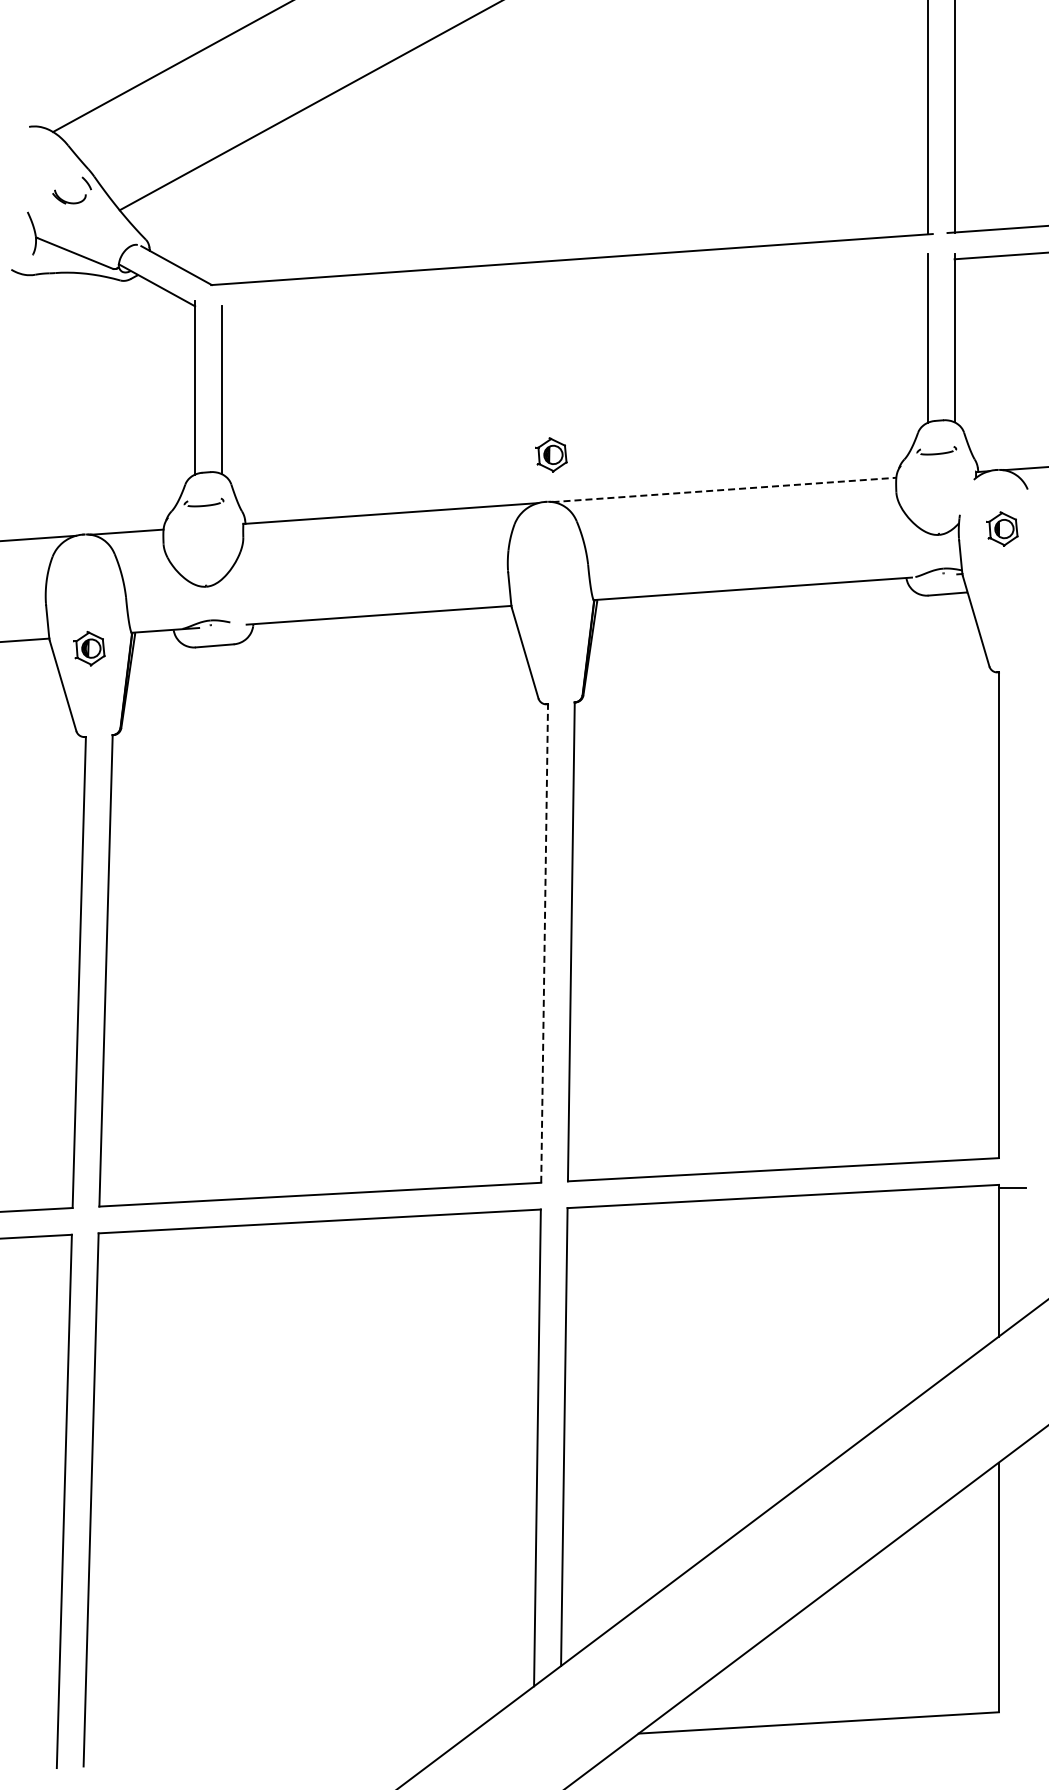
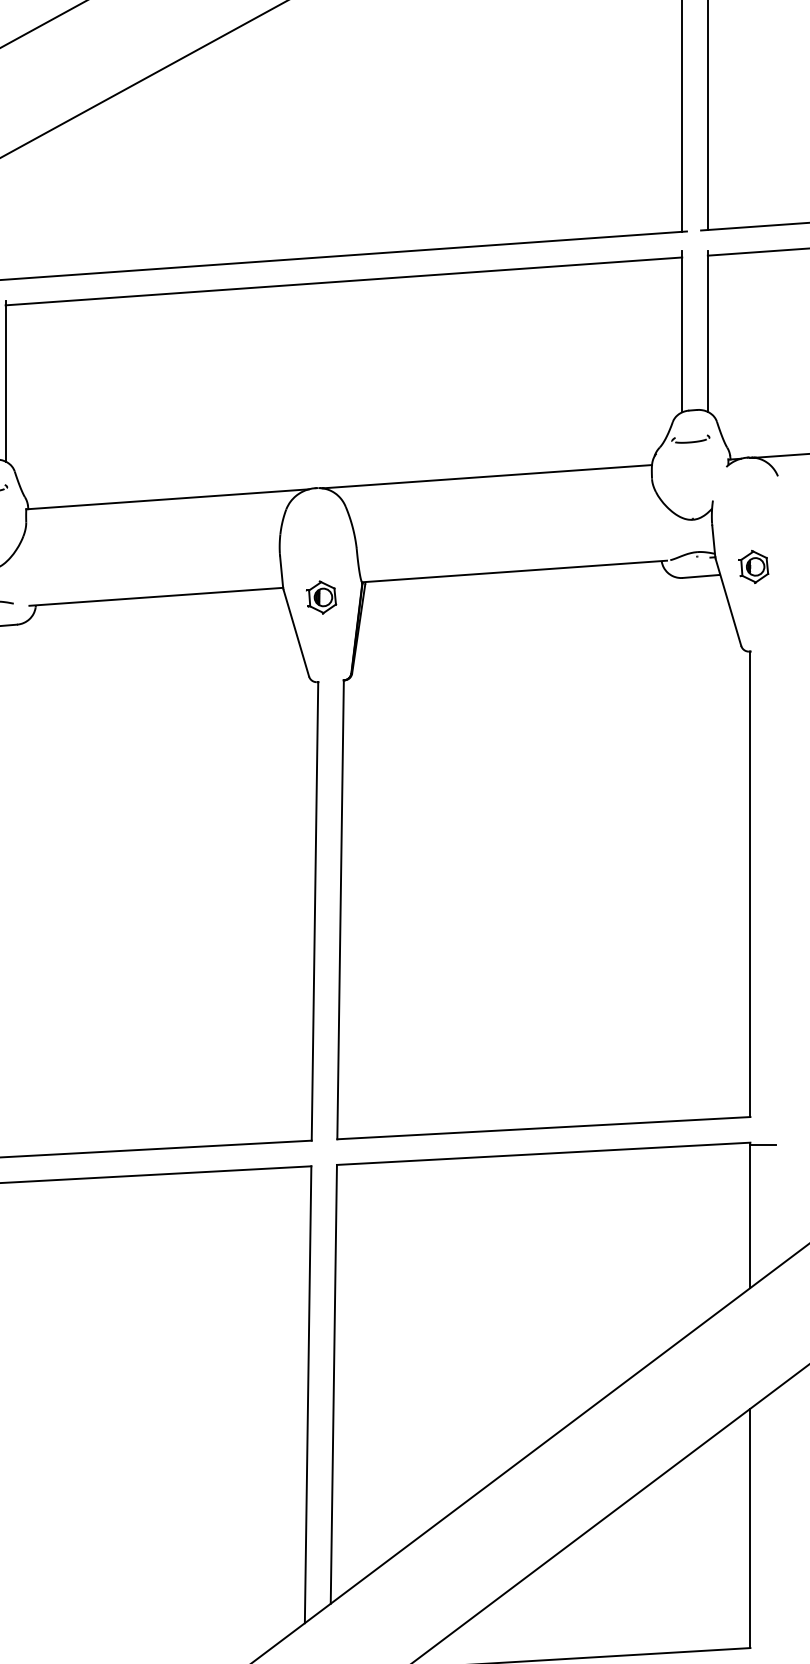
line: (574, 286) -> (343, 281), added
part: (551, 454) -> (321, 597), moved
line: (724, 489) -> (487, 476), dashed -> solid
part: (1002, 528) -> (753, 566), moved
line: (544, 943) -> (314, 911), dashed -> solid

